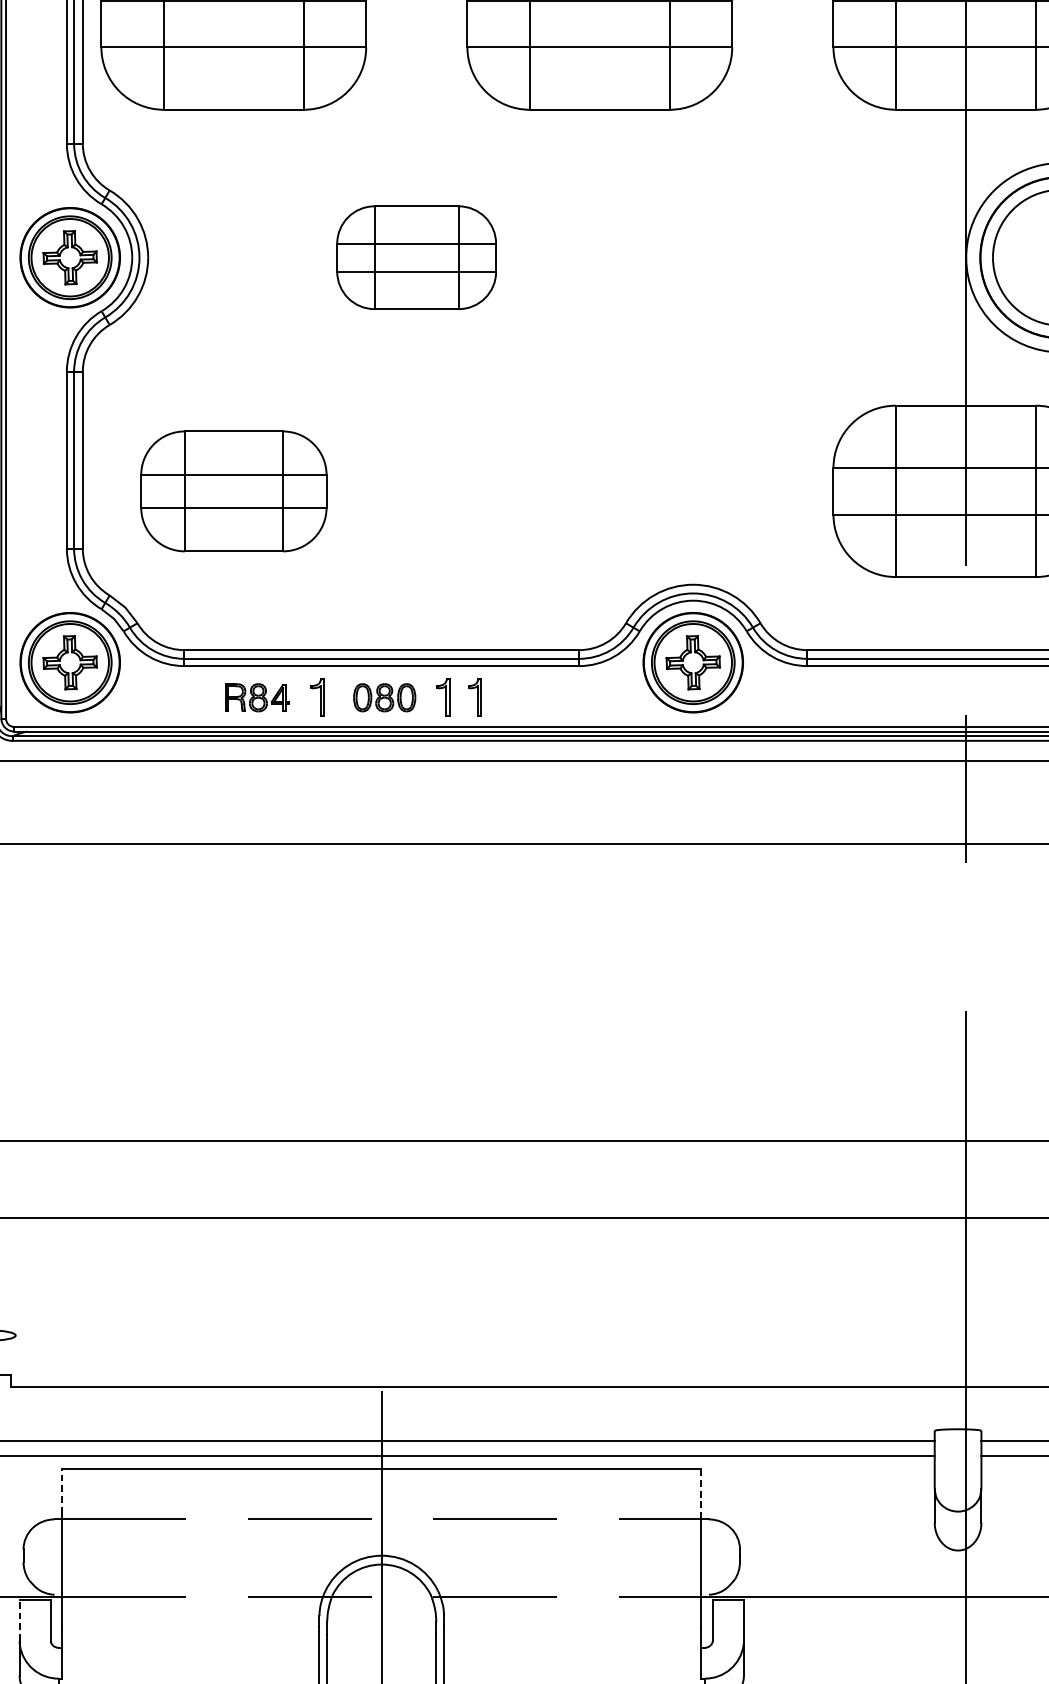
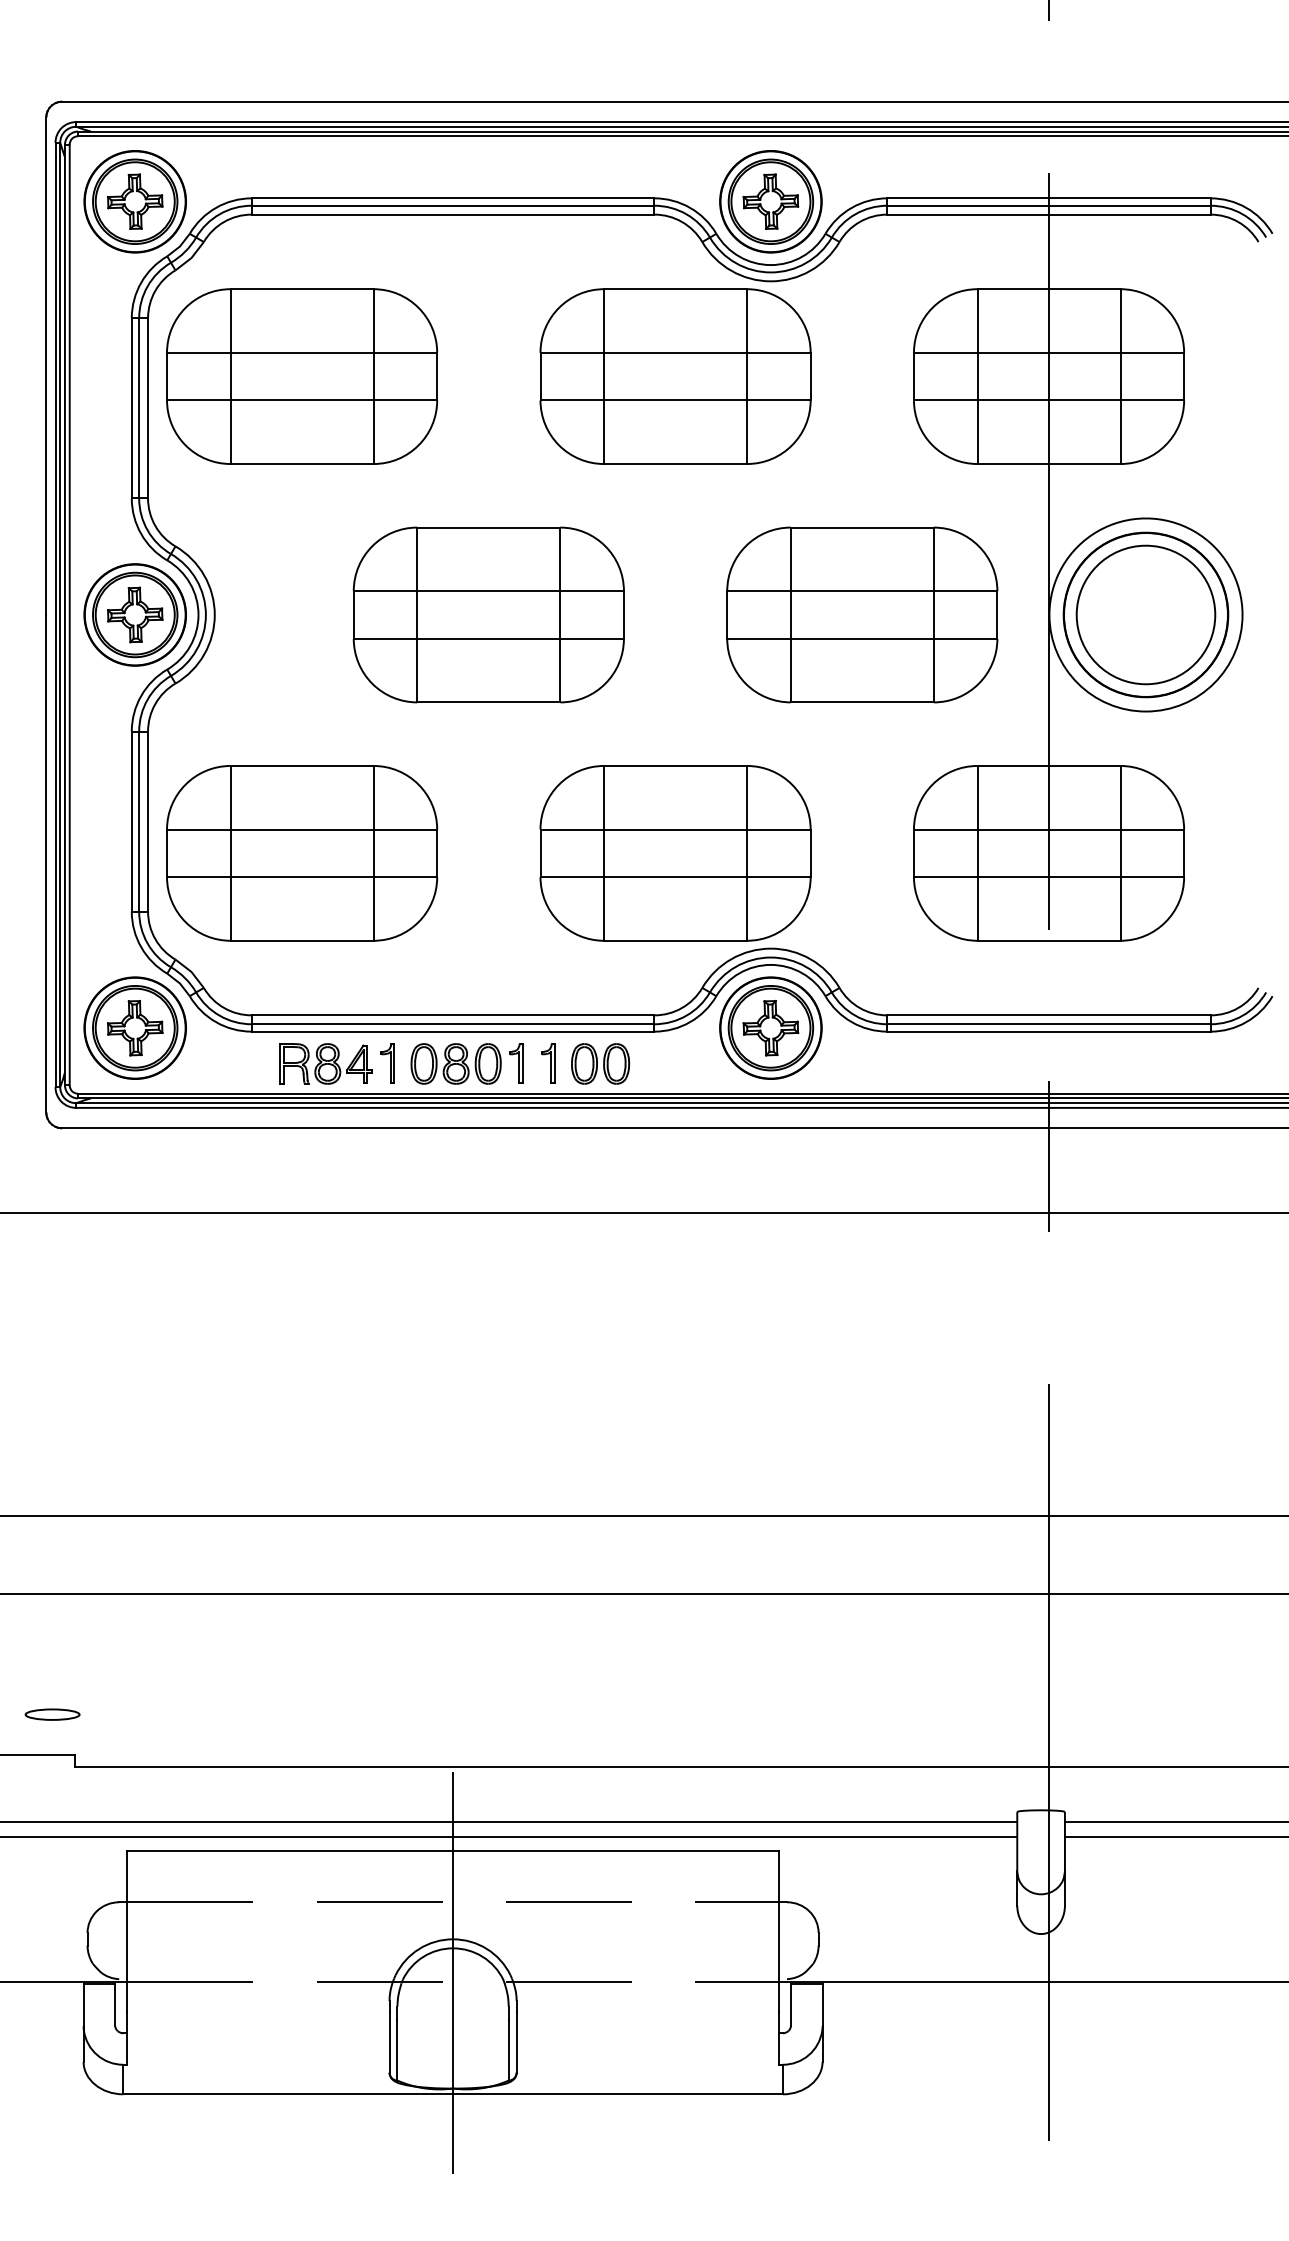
part: (416, 257) -> (488, 614), size x1.67
part: (783, 257) -> (862, 614), added
part: (234, 491) -> (302, 853), size x1.43
part: (599, 491) -> (675, 853), added
part: (256, 697) -> (325, 1063), size x1.43
part: (384, 697) -> (455, 1063), size x1.43
part: (526, 697) -> (600, 1063), added
line: (62, 1491) -> (127, 1873), dashed -> solid
line: (700, 1491) -> (778, 1873), dashed -> solid
line: (19, 1619) -> (83, 2004), dashed -> solid

